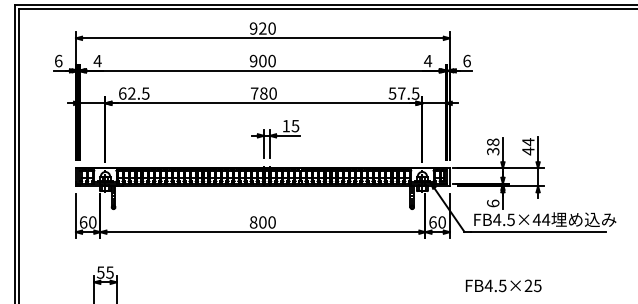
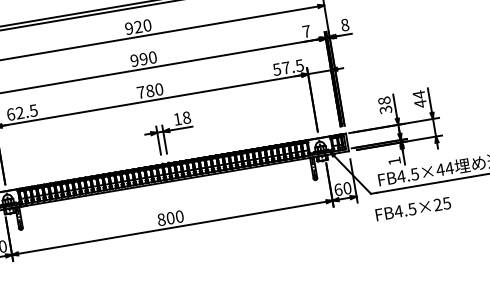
text: (466, 60) -> (344, 24), 6 -> 8
text: (262, 61) -> (143, 59), 900 -> 990
text: (427, 61) -> (306, 32), 4 -> 7
text: (295, 125) -> (186, 117), 15 -> 18
text: (493, 203) -> (394, 161), 6 -> 1
text: (503, 285) -> (413, 208), moved

